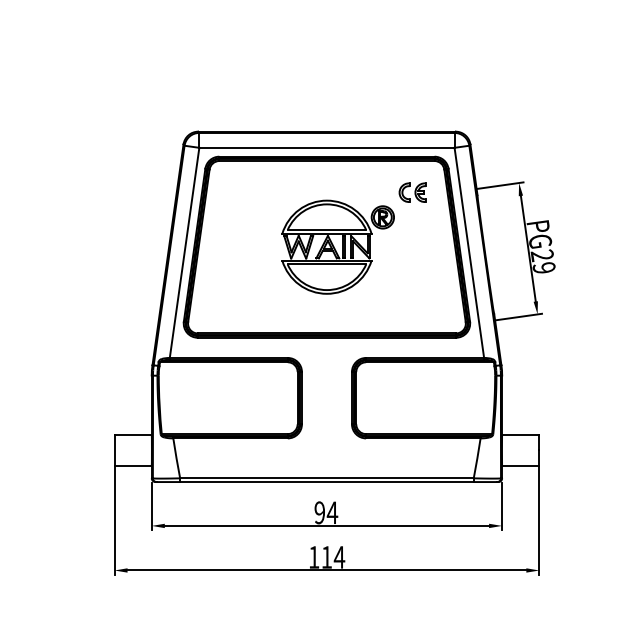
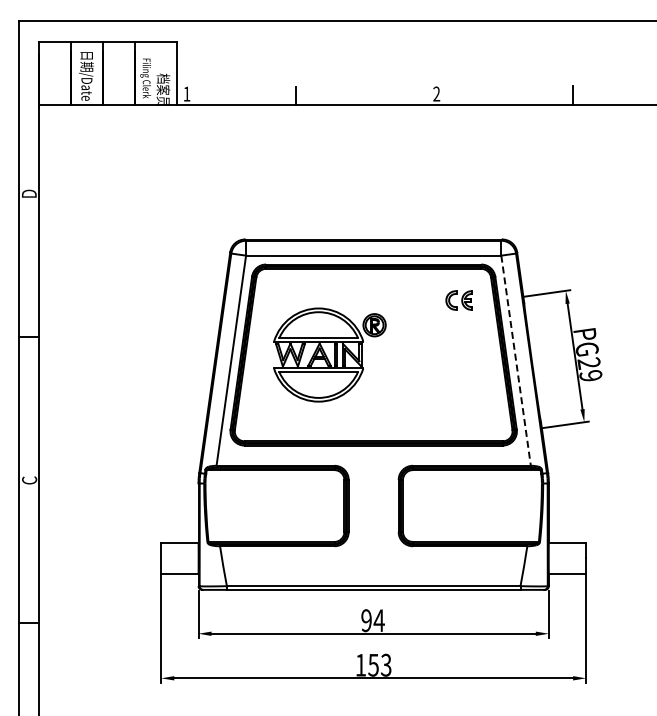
part: (337, 246) -> (329, 354), moved
line: (469, 253) -> (516, 361), solid -> dashed
text: (332, 556) -> (379, 664), 114 -> 153

